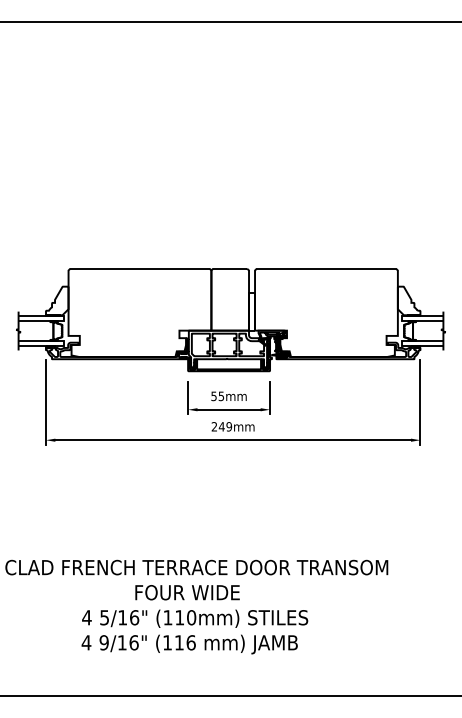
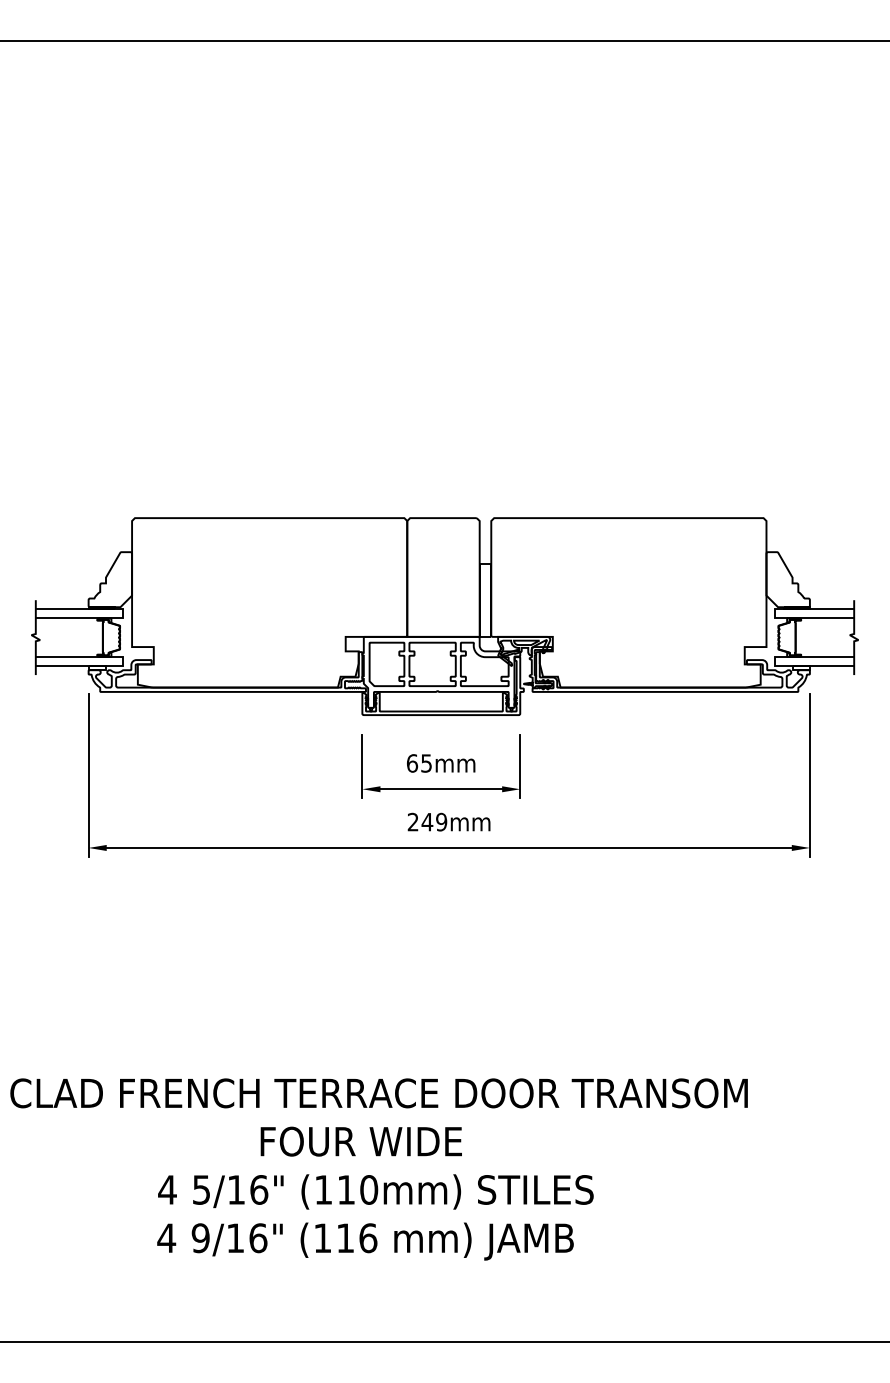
text: (213, 396) -> (411, 763), 55mm -> 65mm

